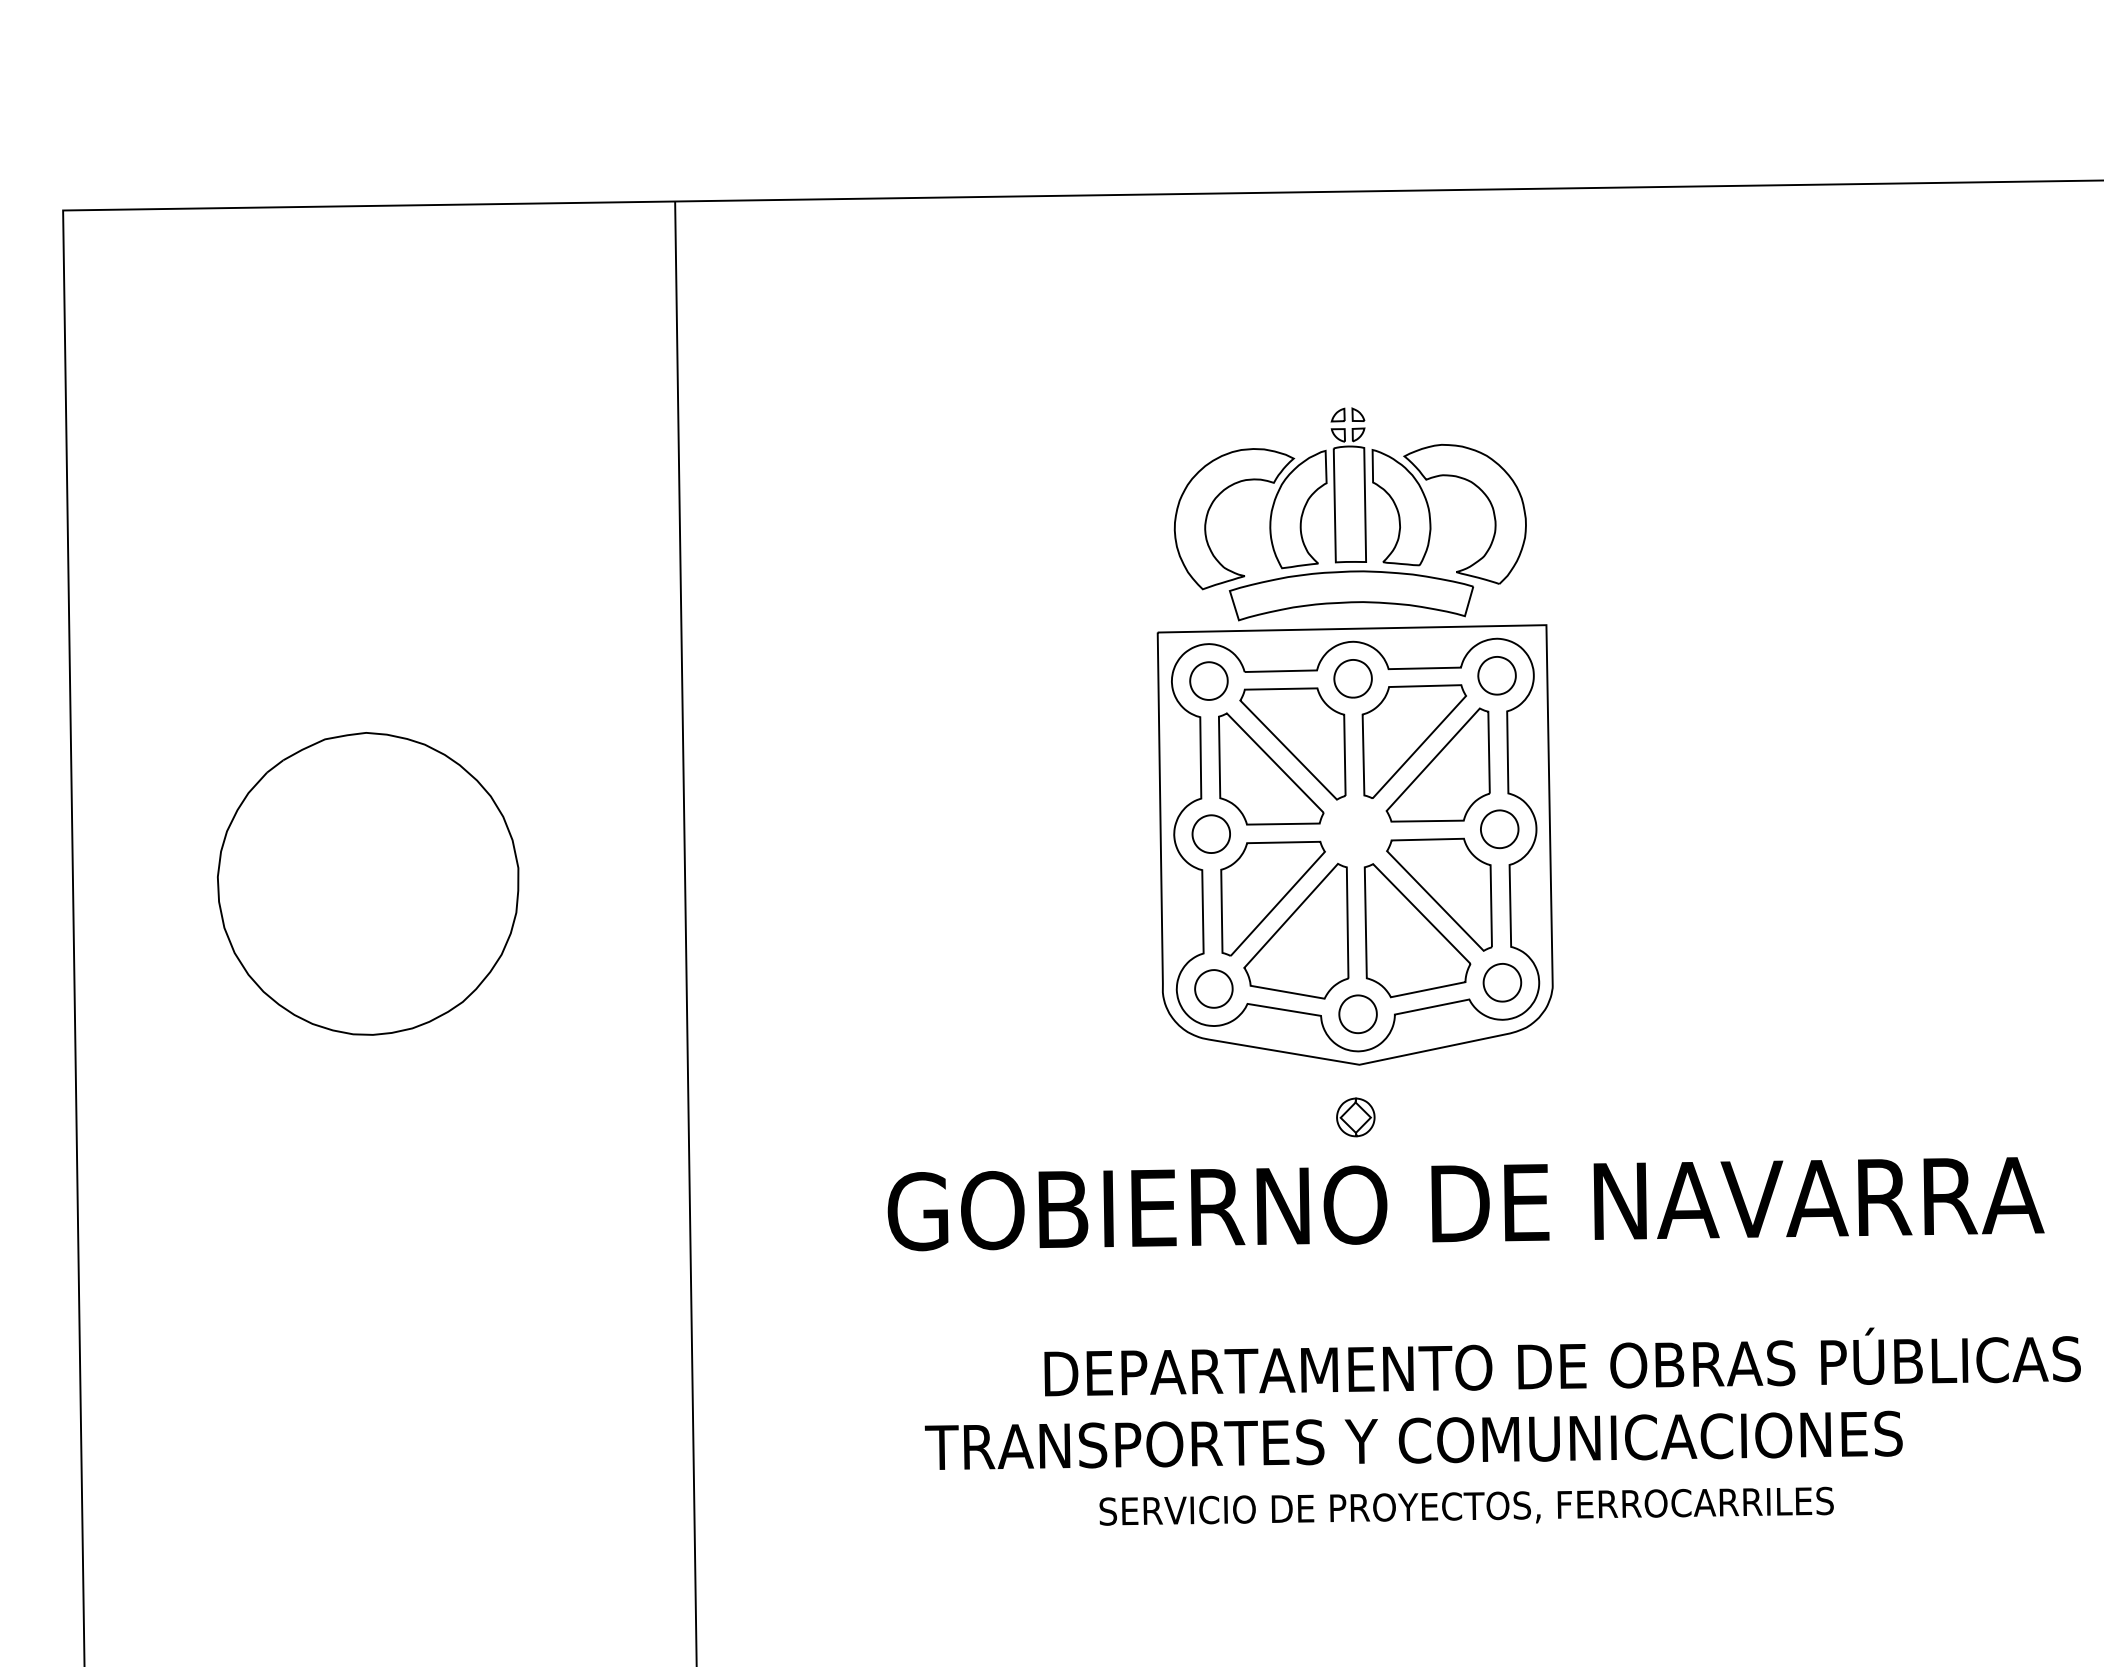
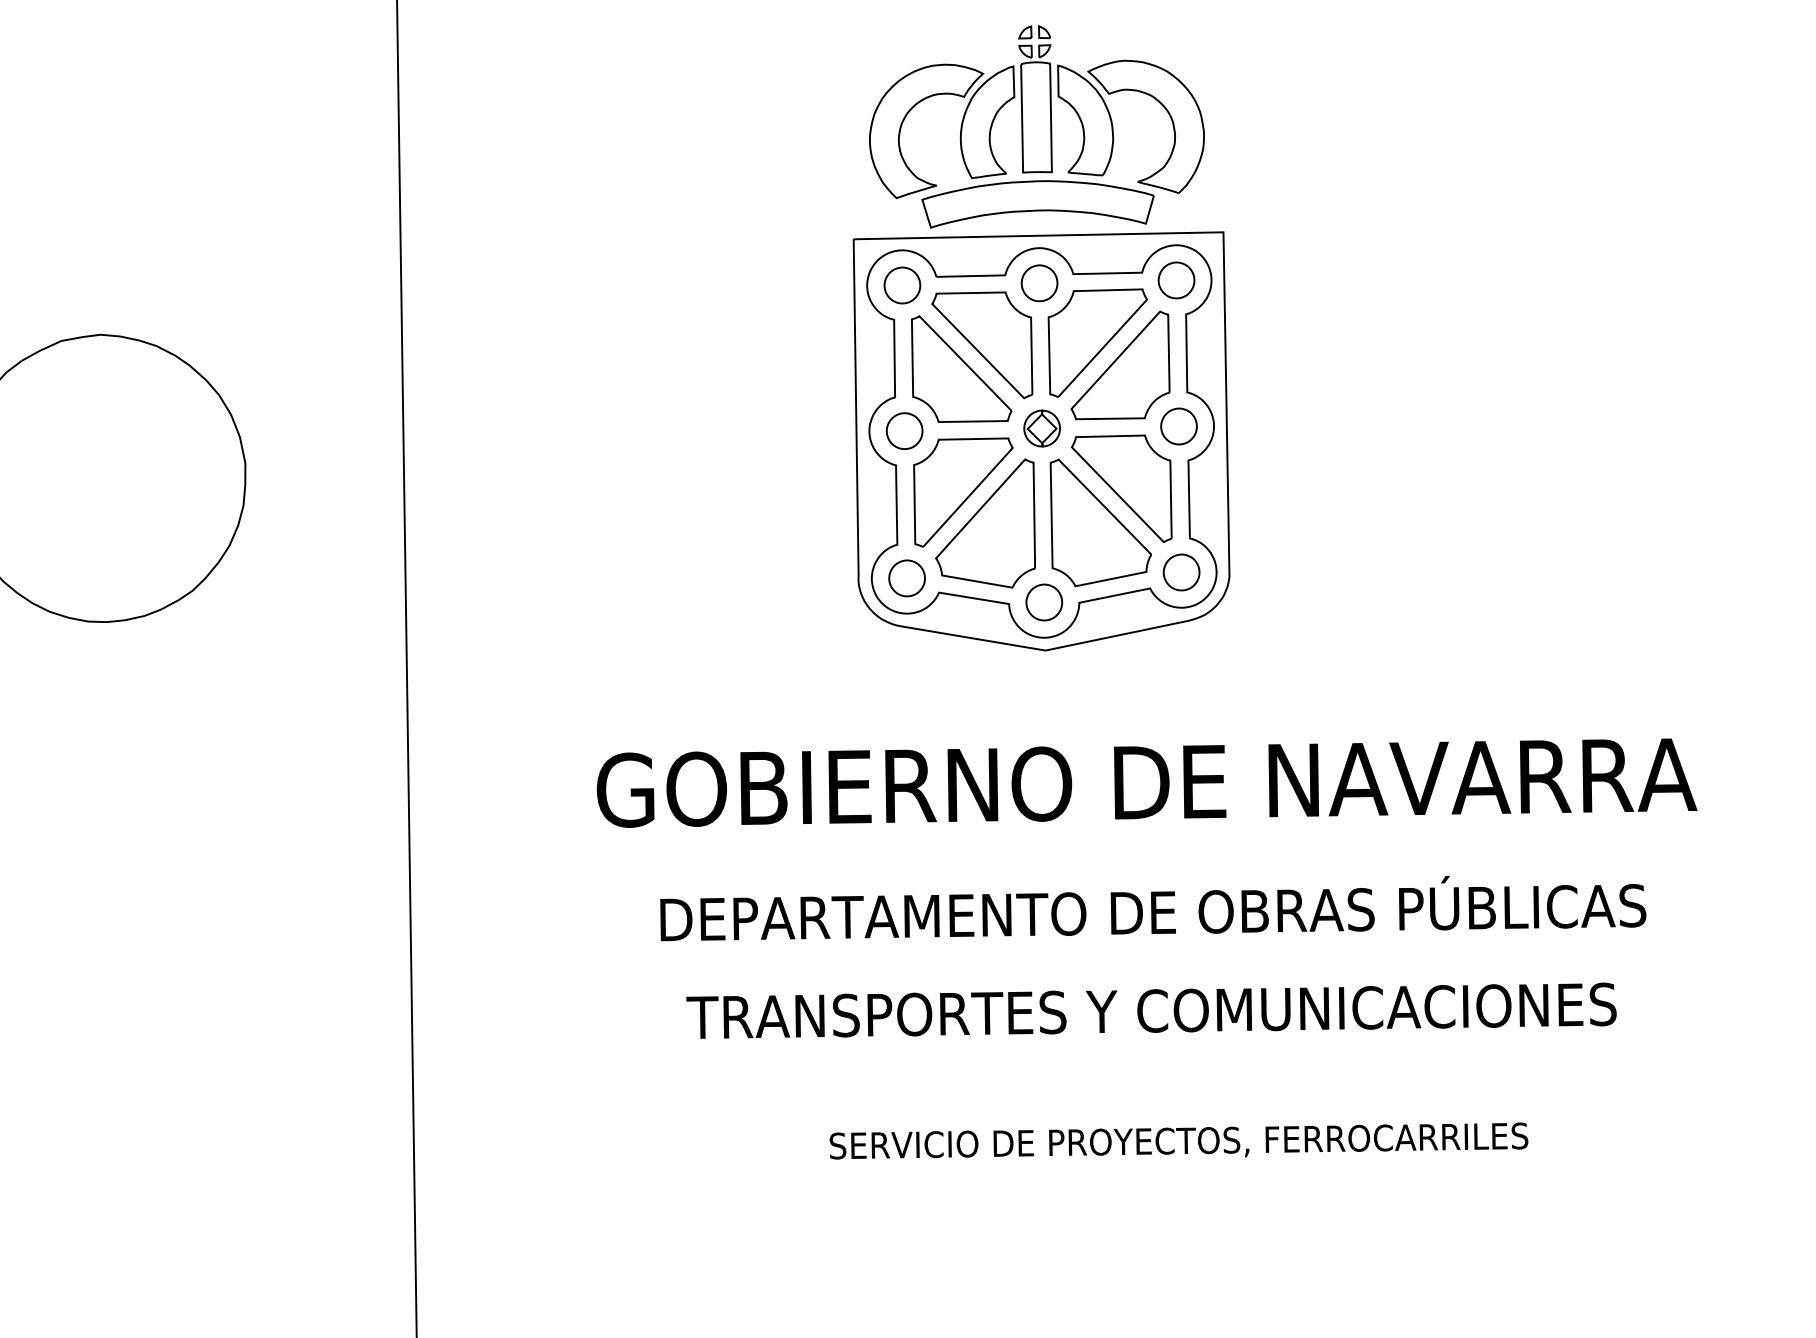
part: (1355, 1117) -> (1041, 428), moved
text: (1562, 1361) -> (1153, 908), moved
text: (1413, 1439) -> (1151, 1009), moved
text: (1466, 1505) -> (1178, 1140), moved

